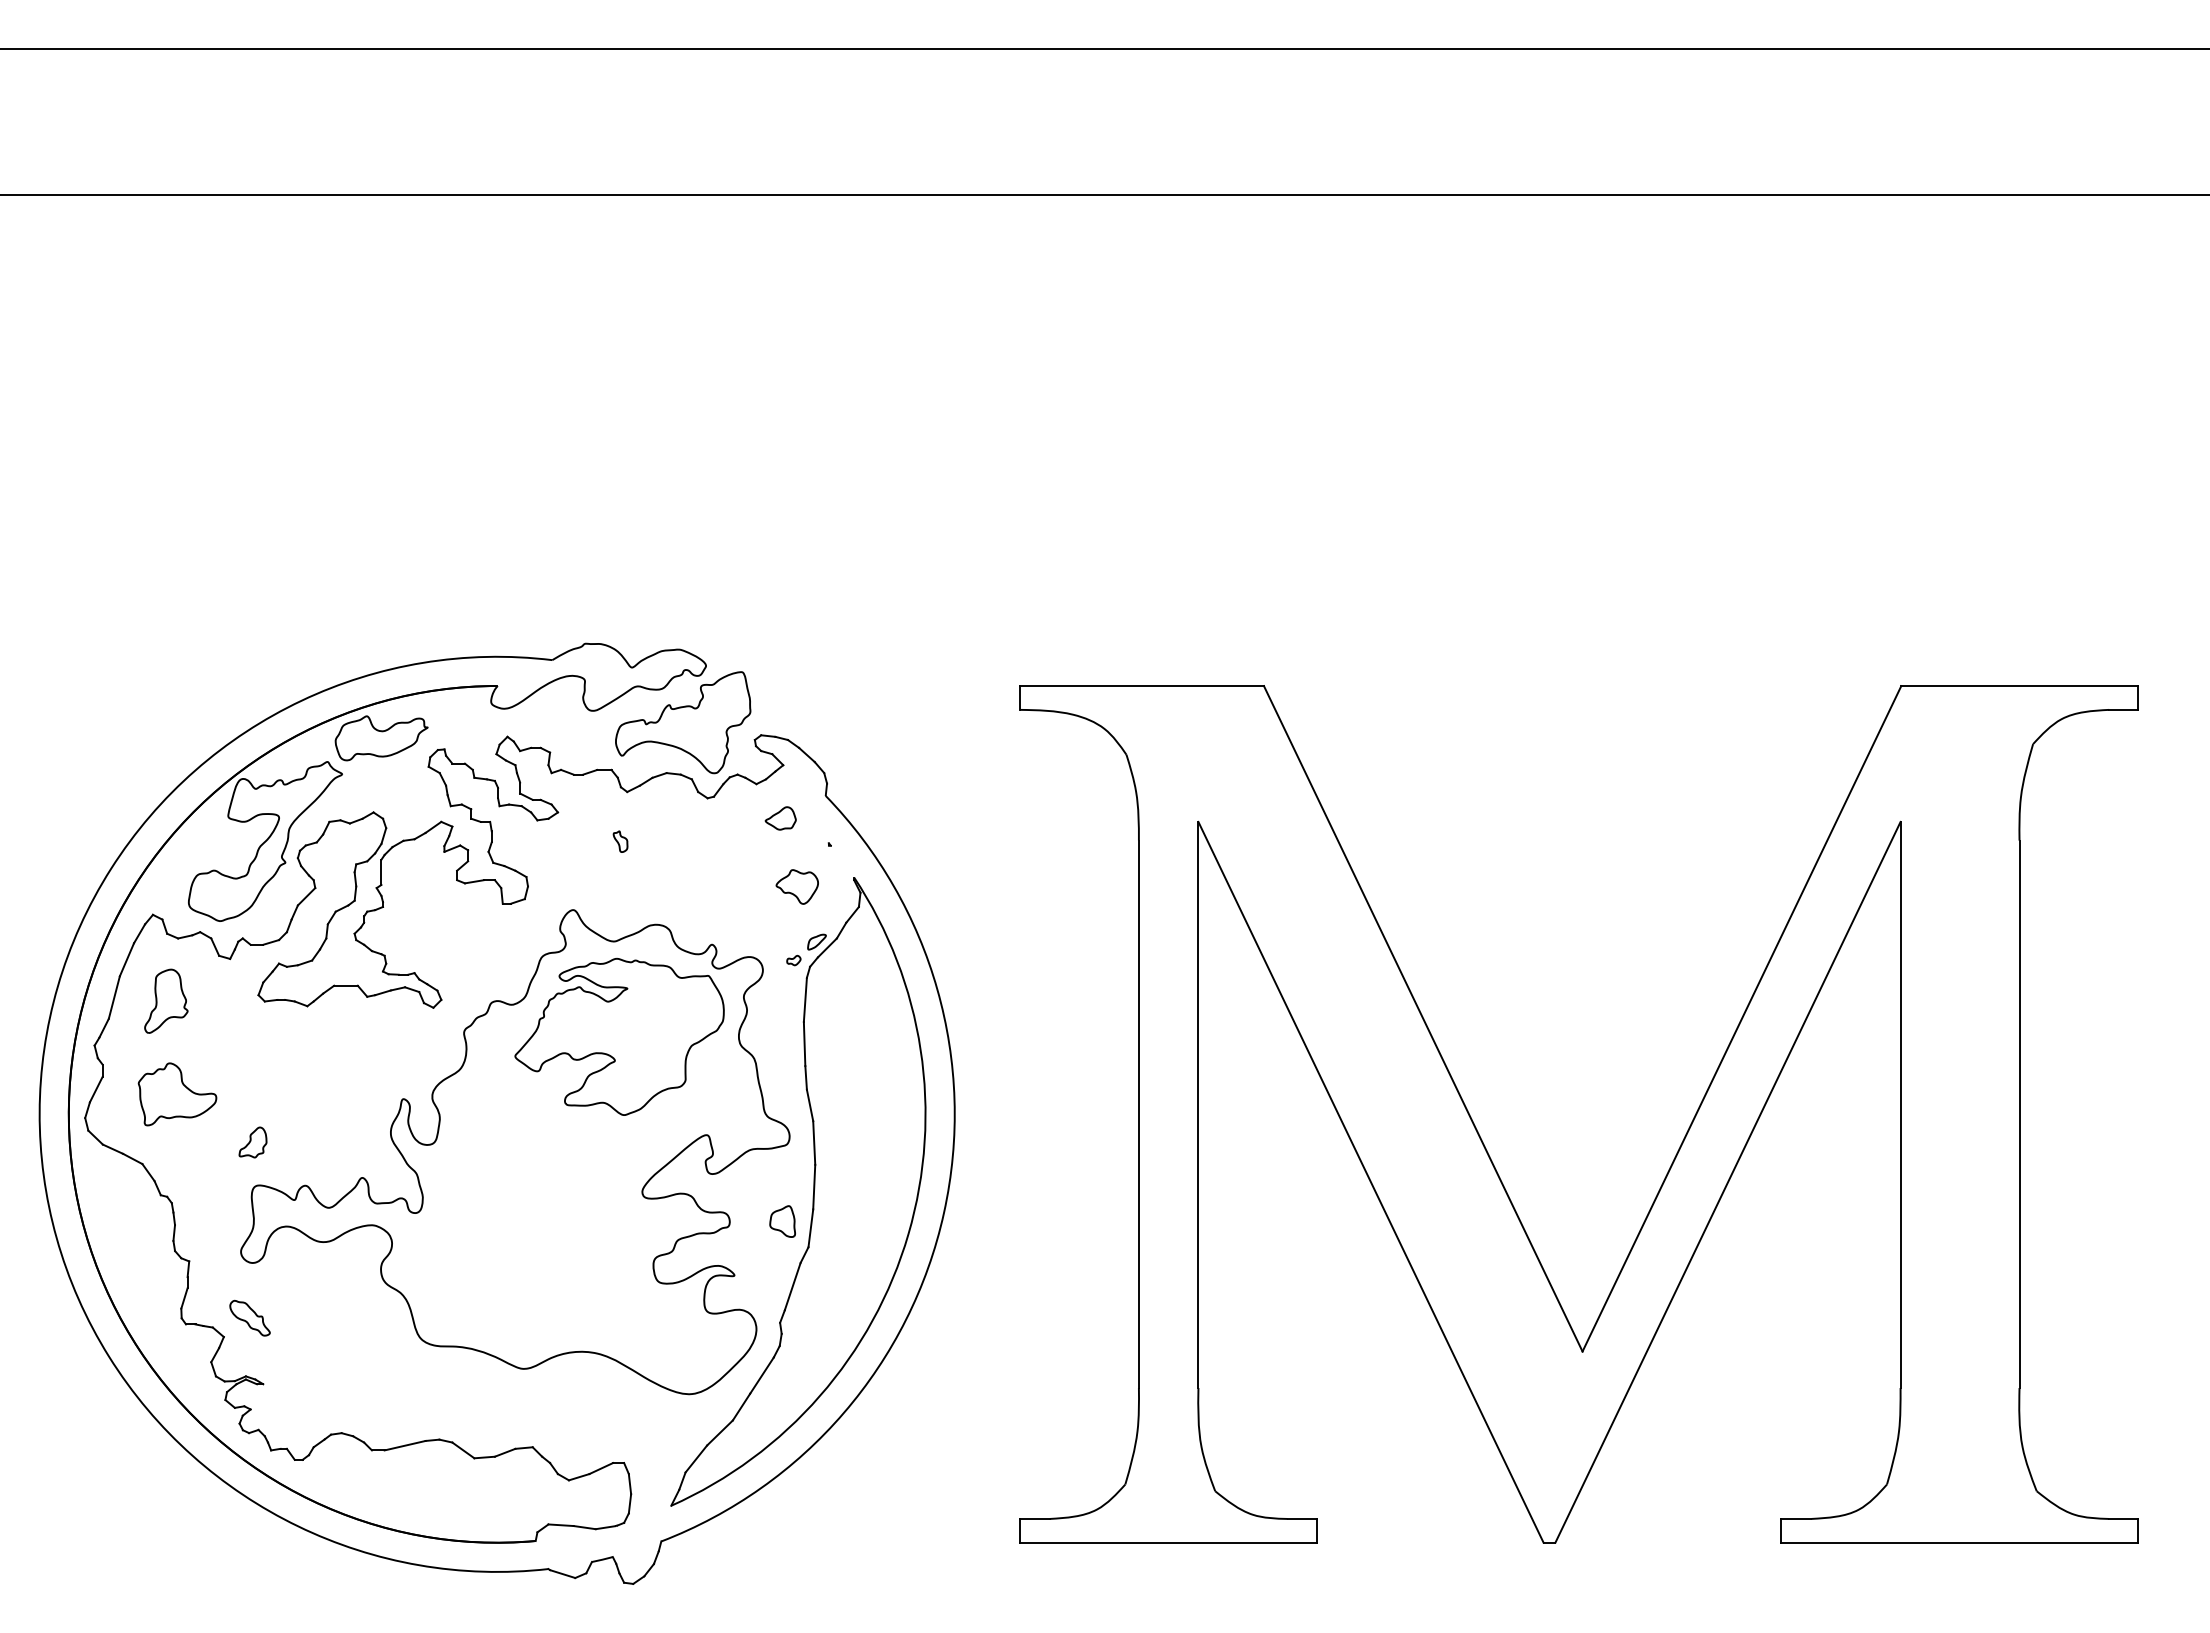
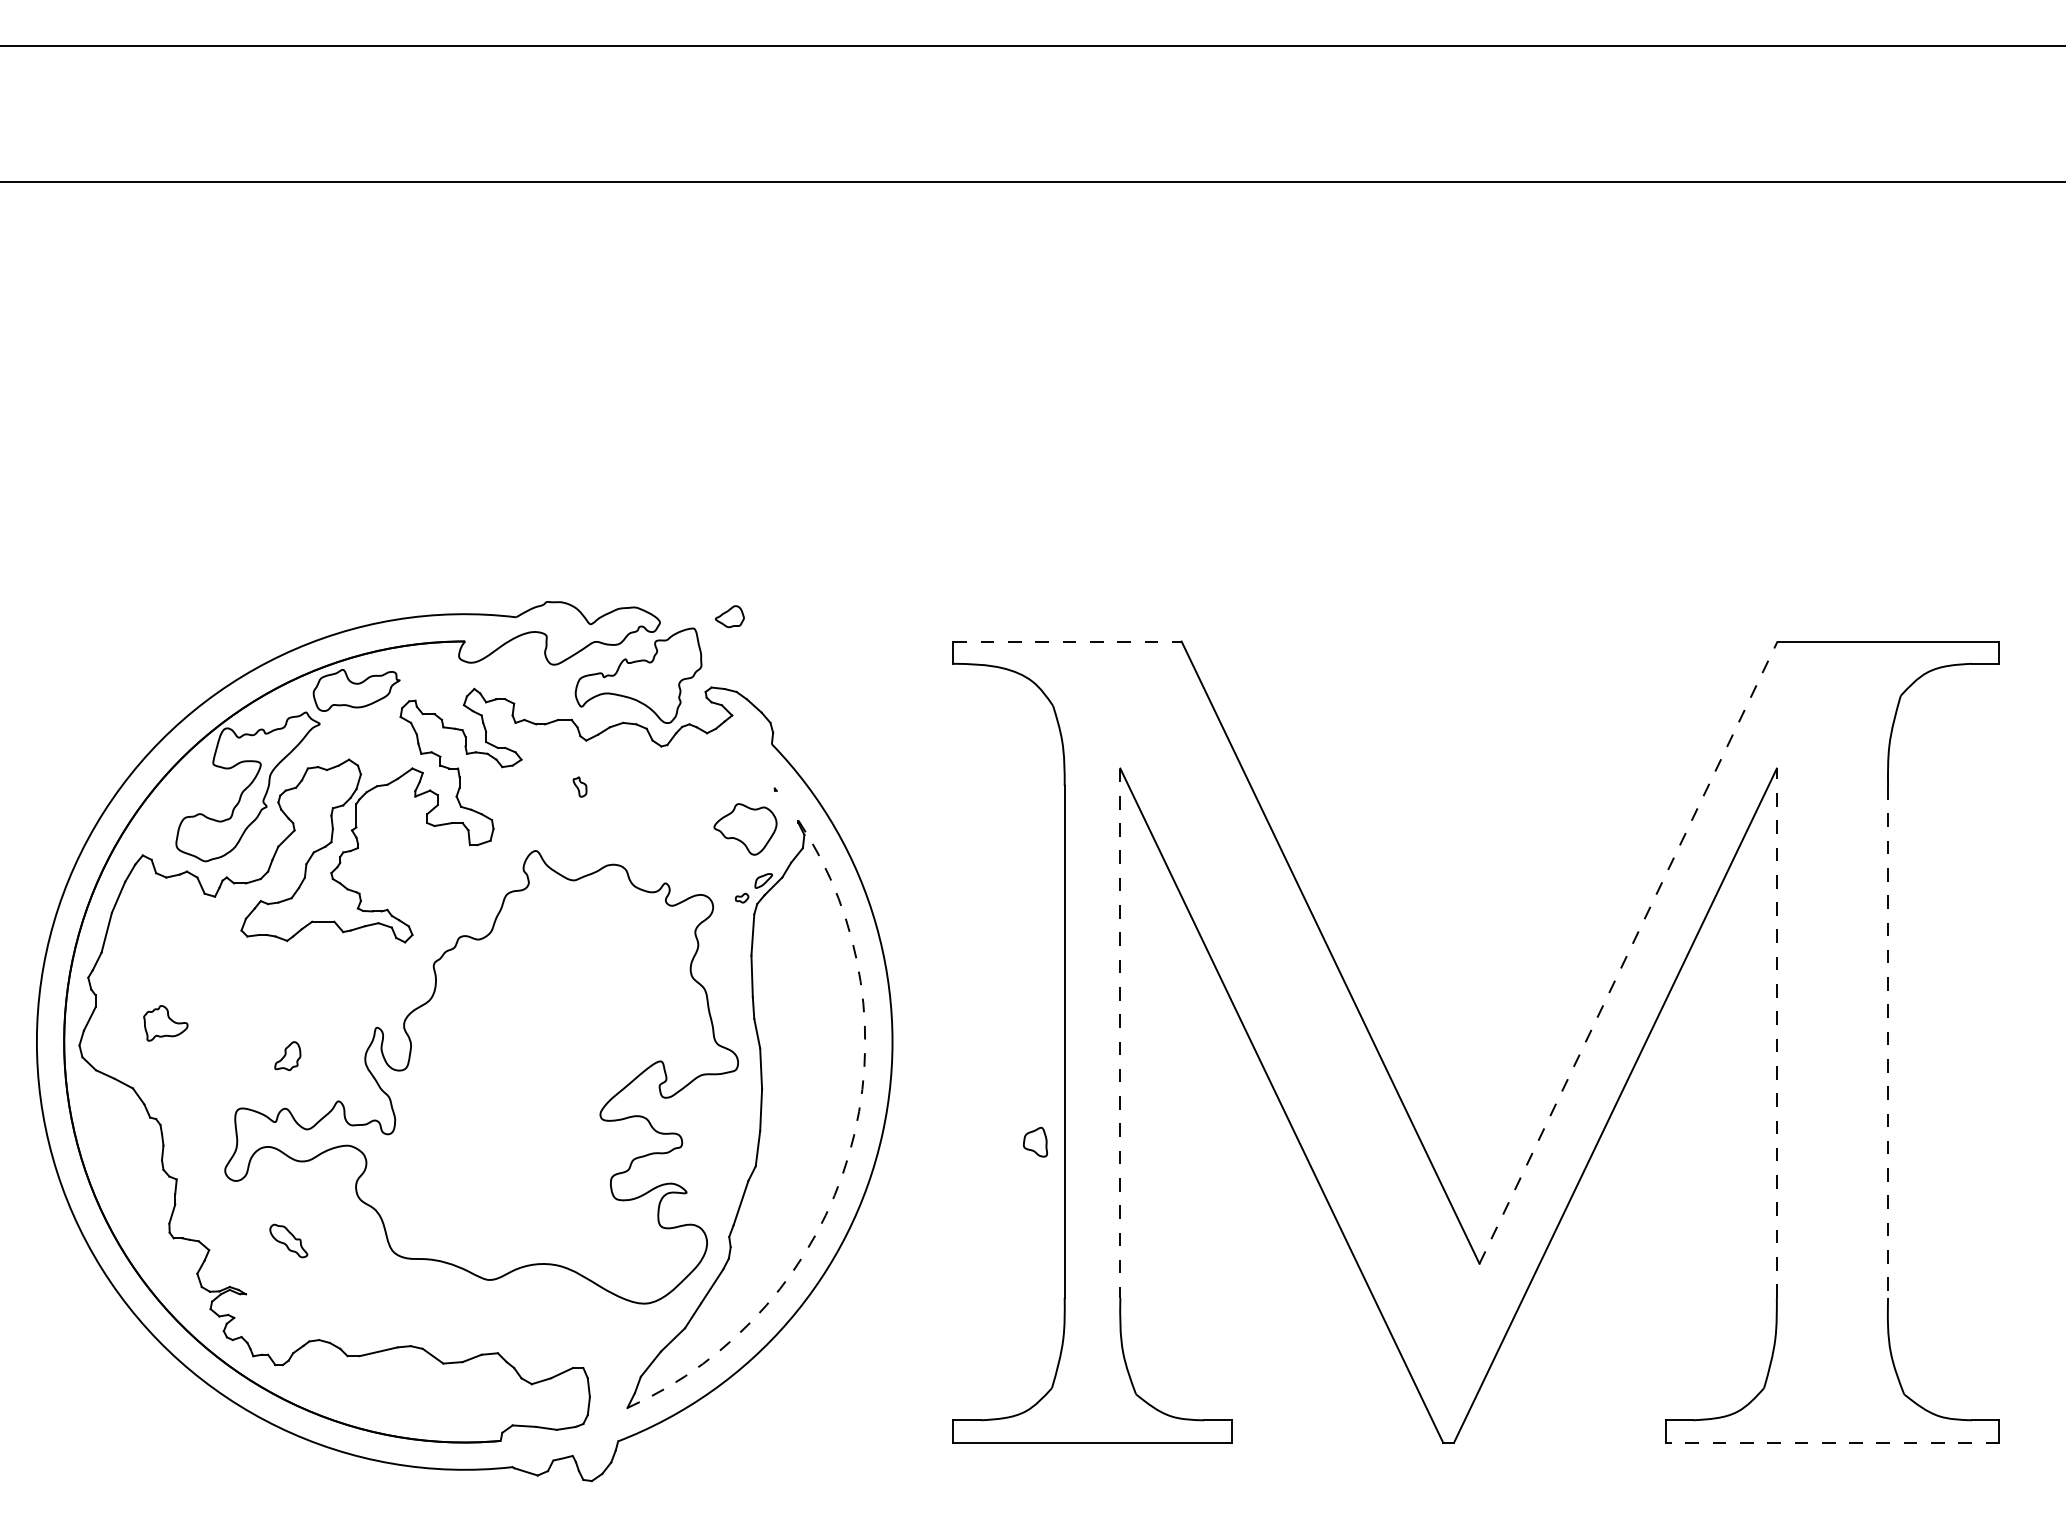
line: (1142, 686) -> (1068, 641), solid -> dashed
part: (780, 818) -> (729, 616), moved
part: (796, 886) -> (744, 828), size x1.6
part: (166, 1000) -> (155, 935), removed
line: (1741, 1018) -> (1628, 952), solid -> dashed
part: (619, 1036) -> (579, 969), removed
part: (177, 1094) -> (165, 1023), size x0.6
line: (1900, 1104) -> (1776, 1032), solid -> dashed
line: (1198, 1105) -> (1120, 1033), solid -> dashed
line: (2019, 1114) -> (1888, 1042), solid -> dashed
part: (252, 1142) -> (287, 1056), moved
part: (782, 1221) -> (1035, 1142), moved
arc: (908, 1234) -> (849, 1154), solid -> dashed
part: (249, 1317) -> (288, 1240), moved
line: (1959, 1542) -> (1831, 1442), solid -> dashed

